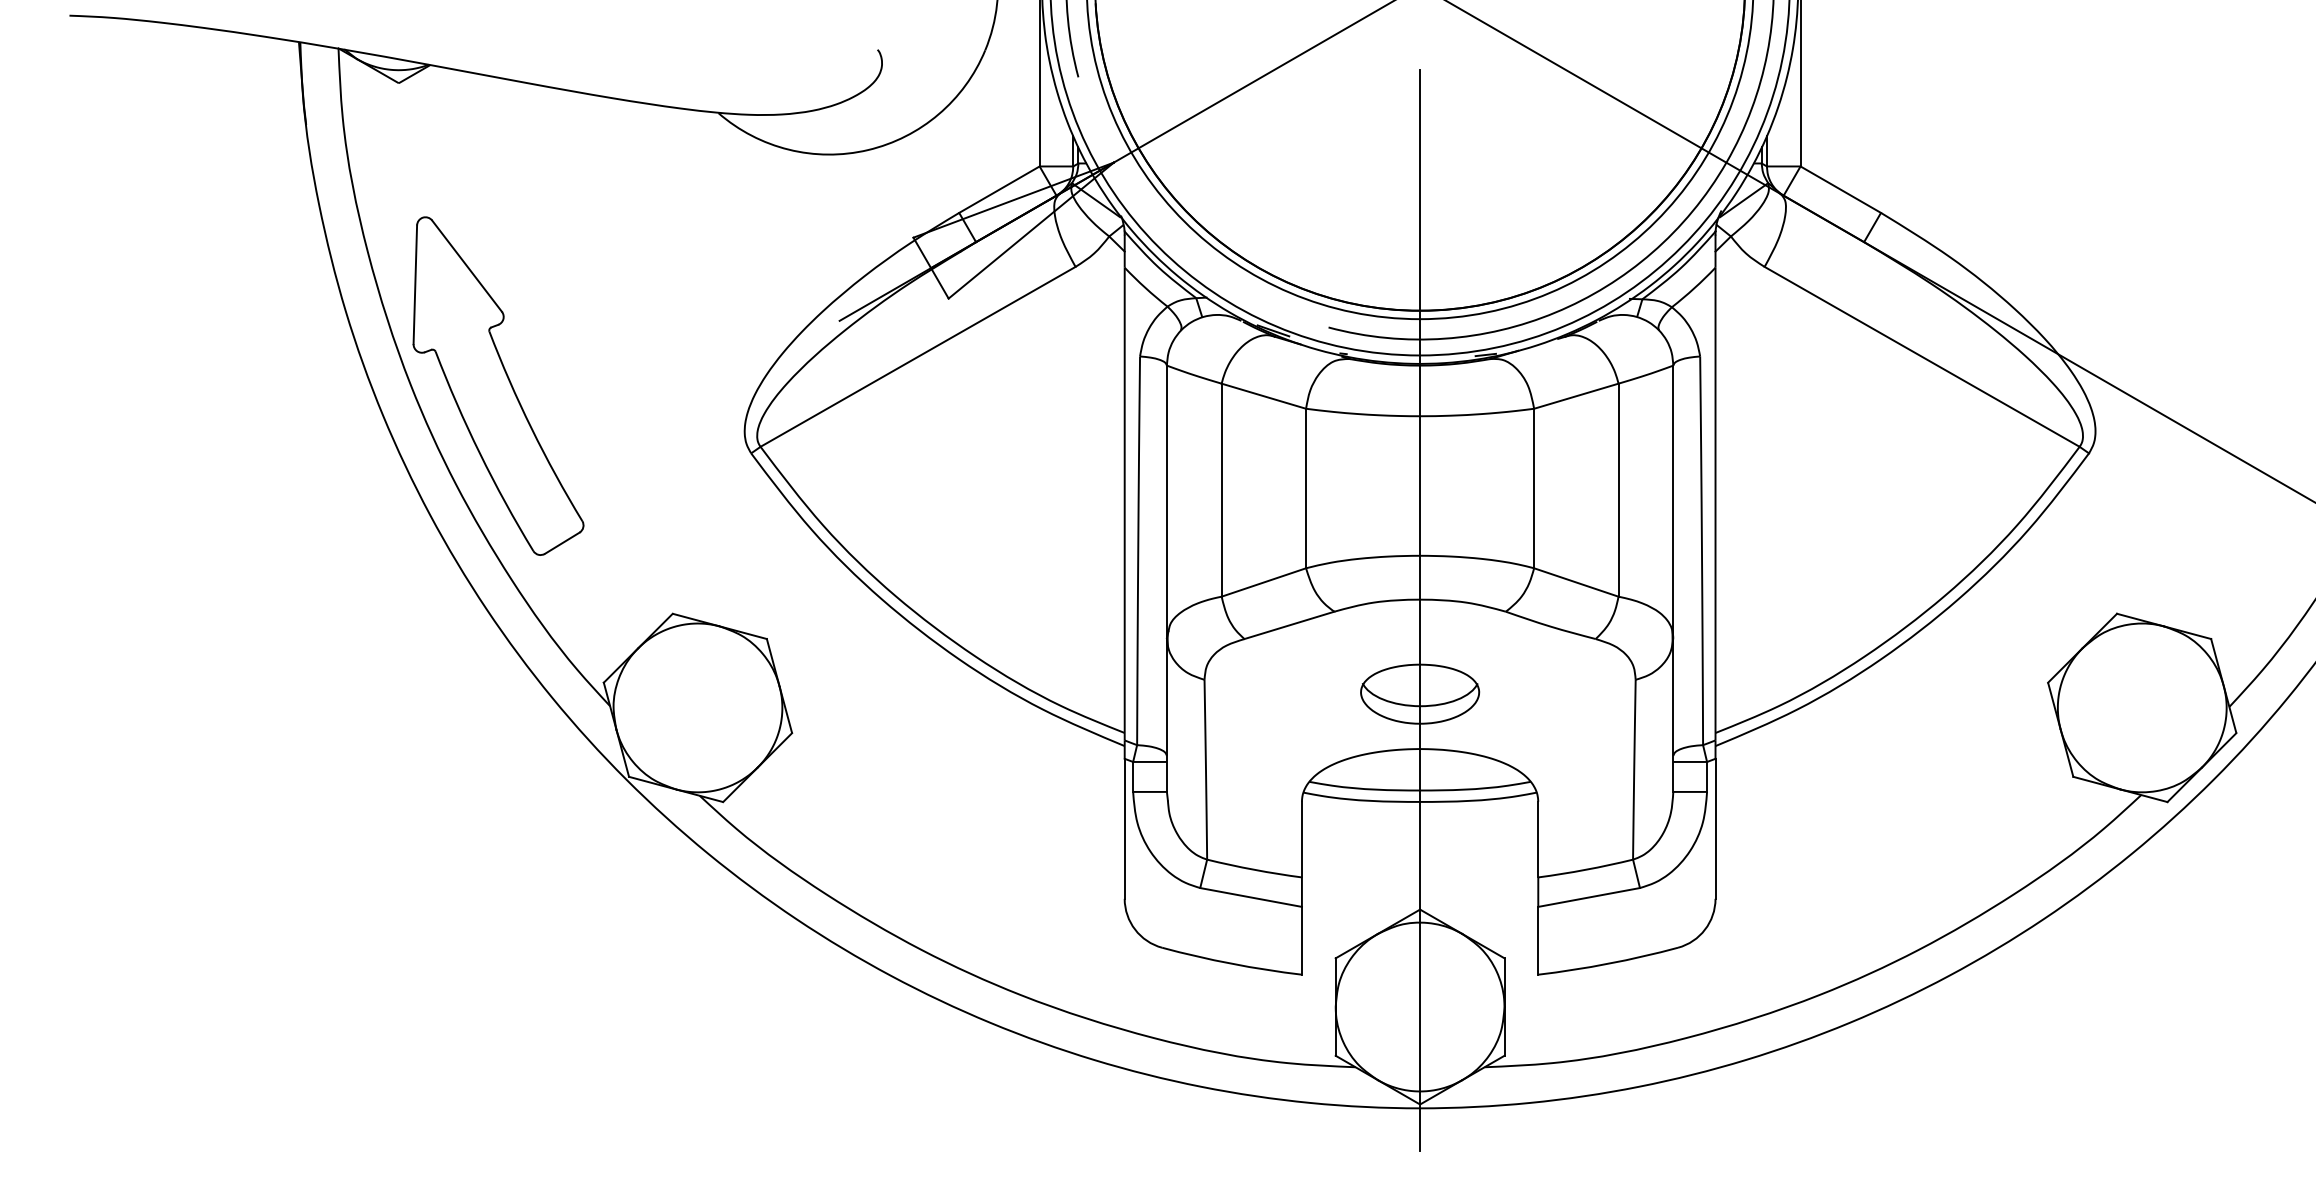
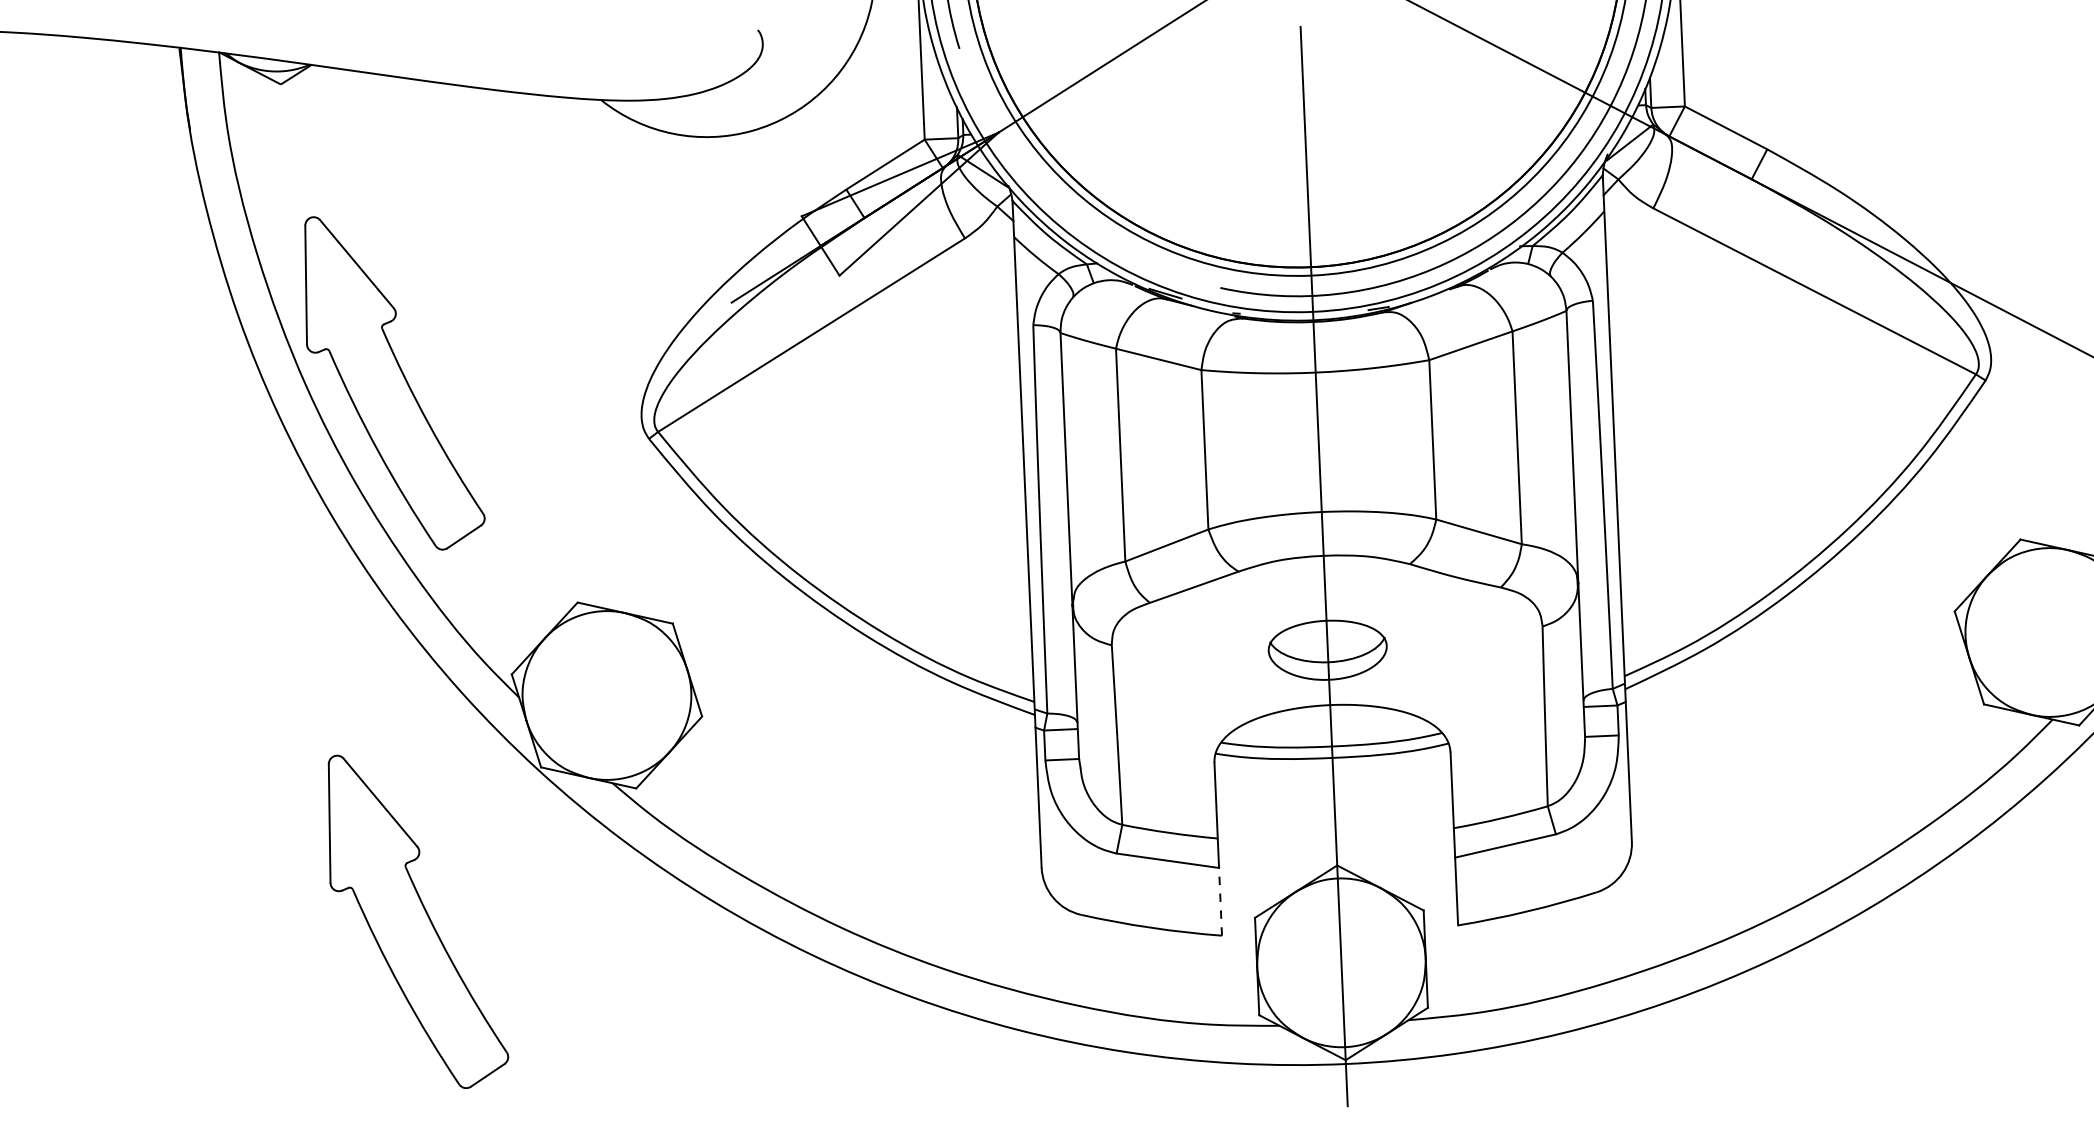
part: (498, 924) -> (417, 920), added
line: (1301, 940) -> (1220, 901), solid -> dashed

